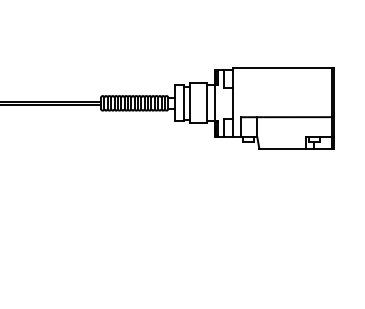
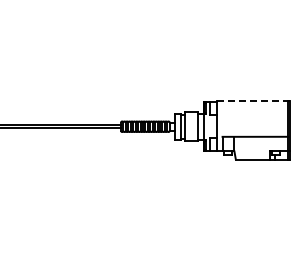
line: (283, 68) -> (253, 101), solid -> dashed

